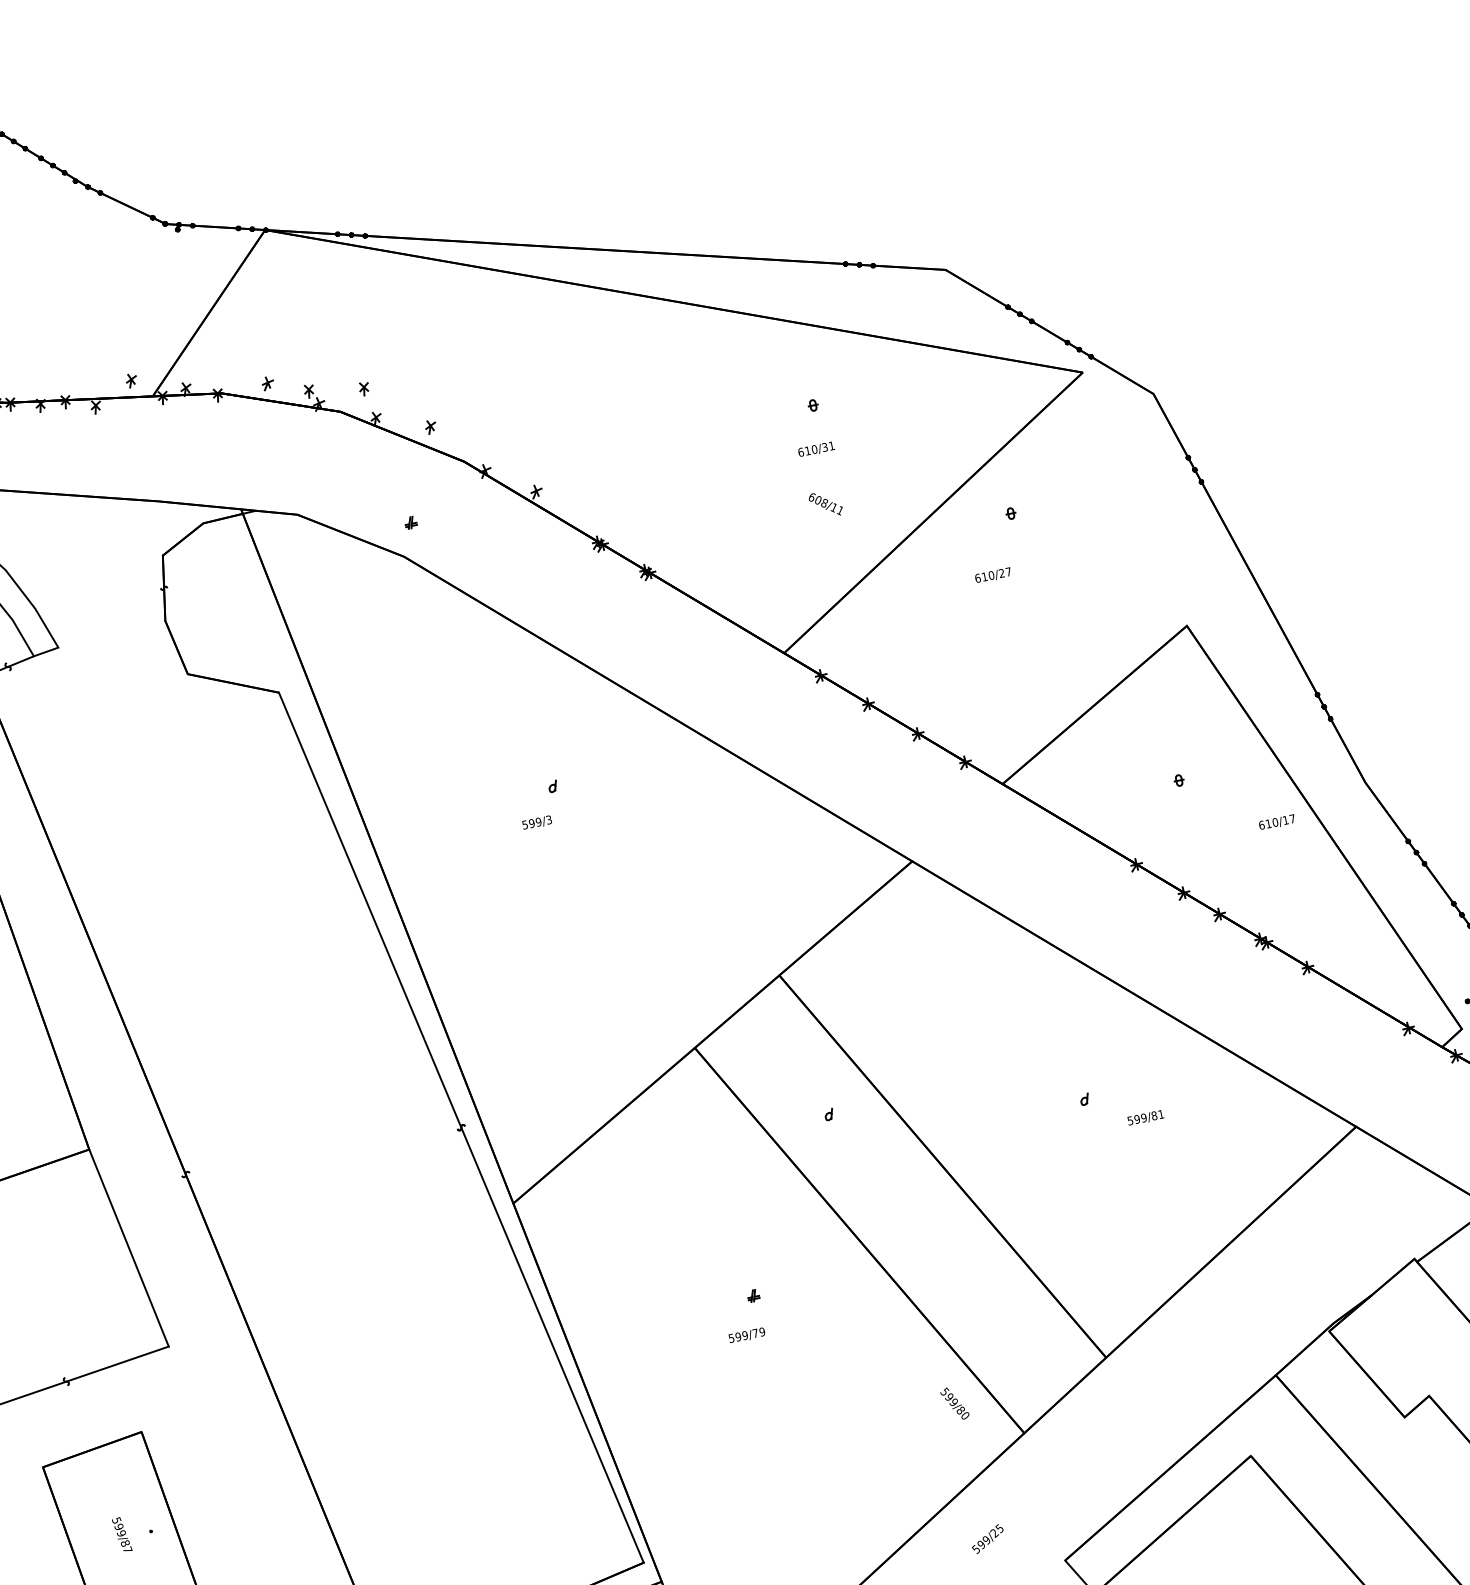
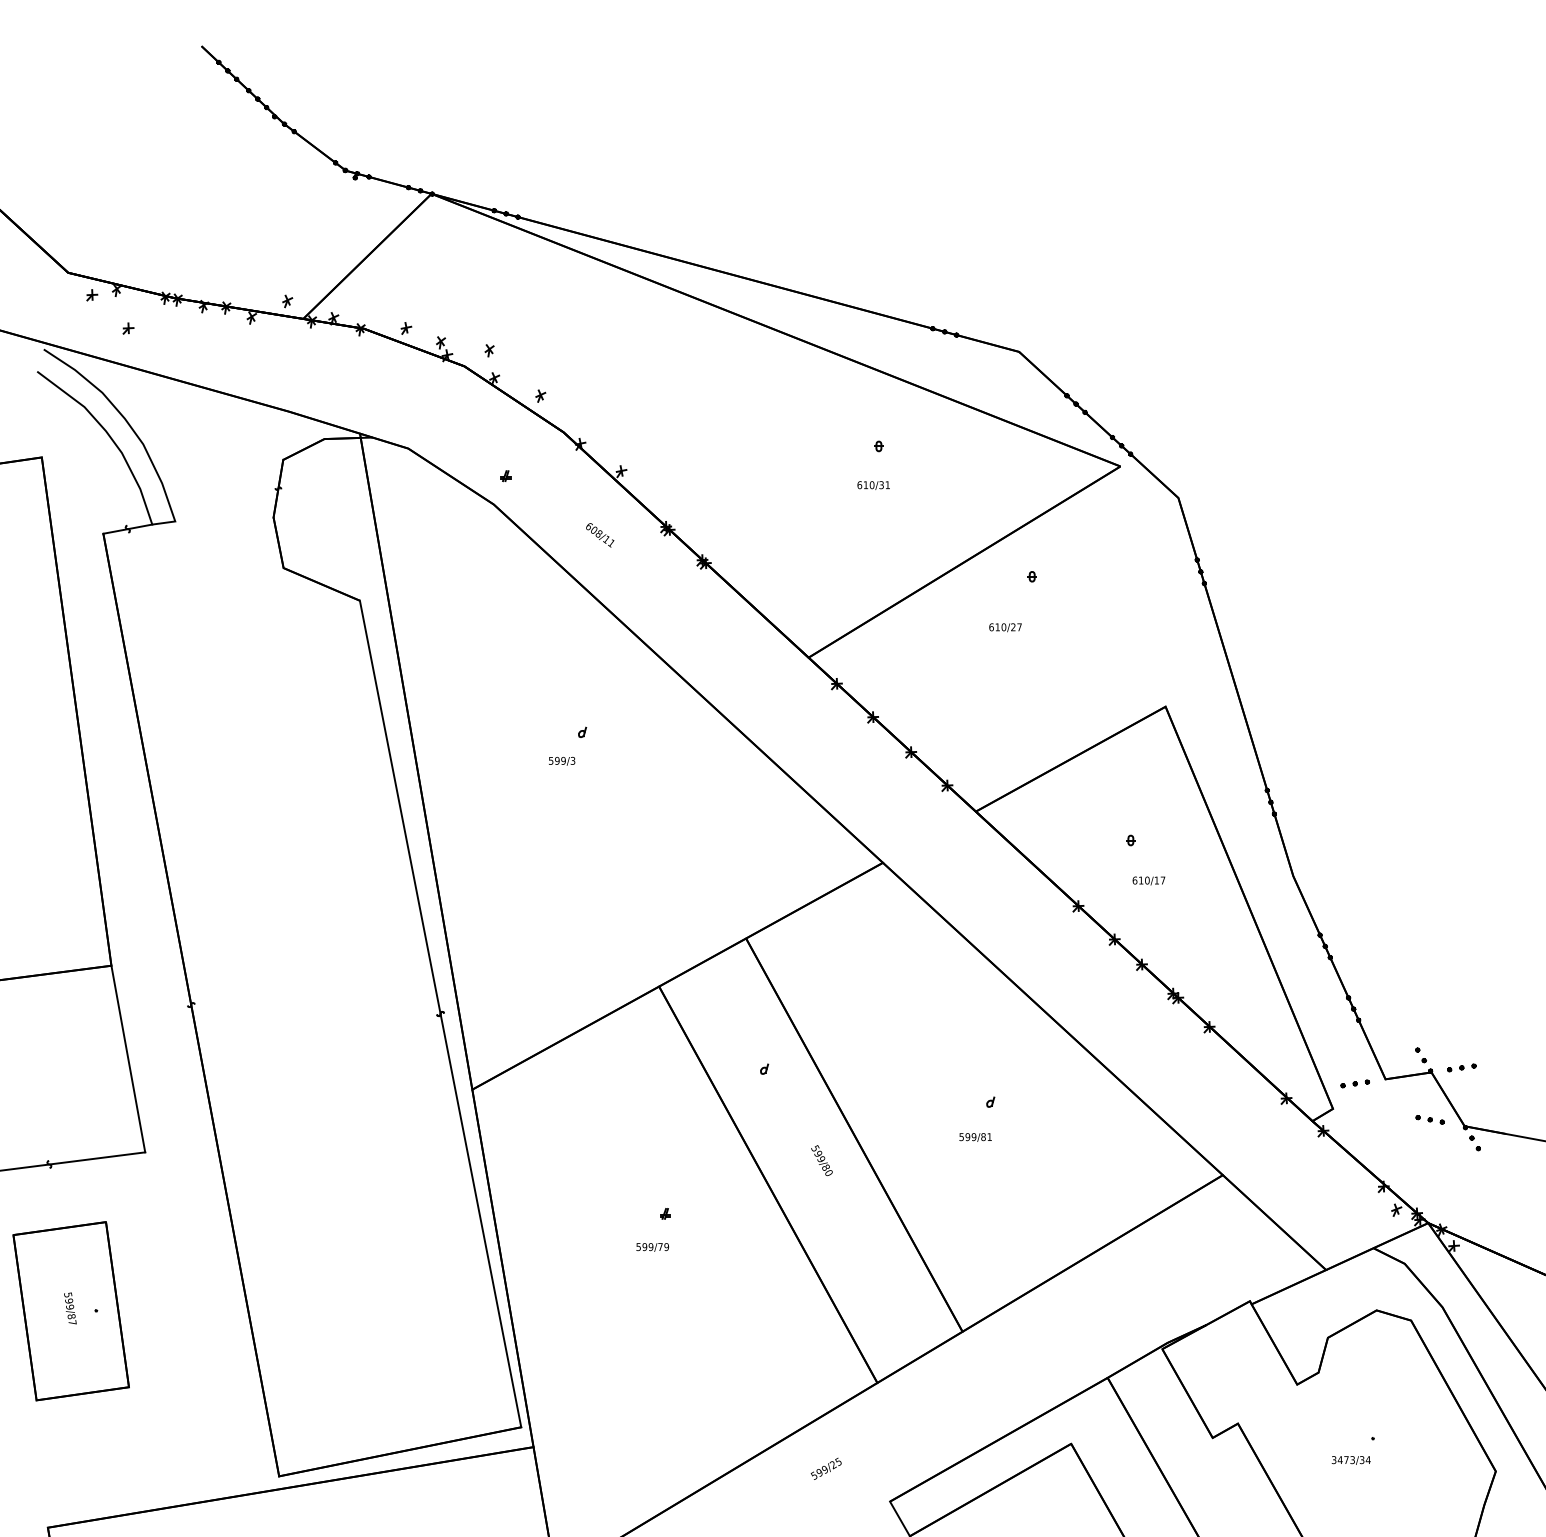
text: (826, 504) -> (600, 535), moved
text: (1276, 822) -> (1148, 880), moved
text: (1145, 1118) -> (975, 1137), moved
text: (954, 1403) -> (821, 1160), moved

